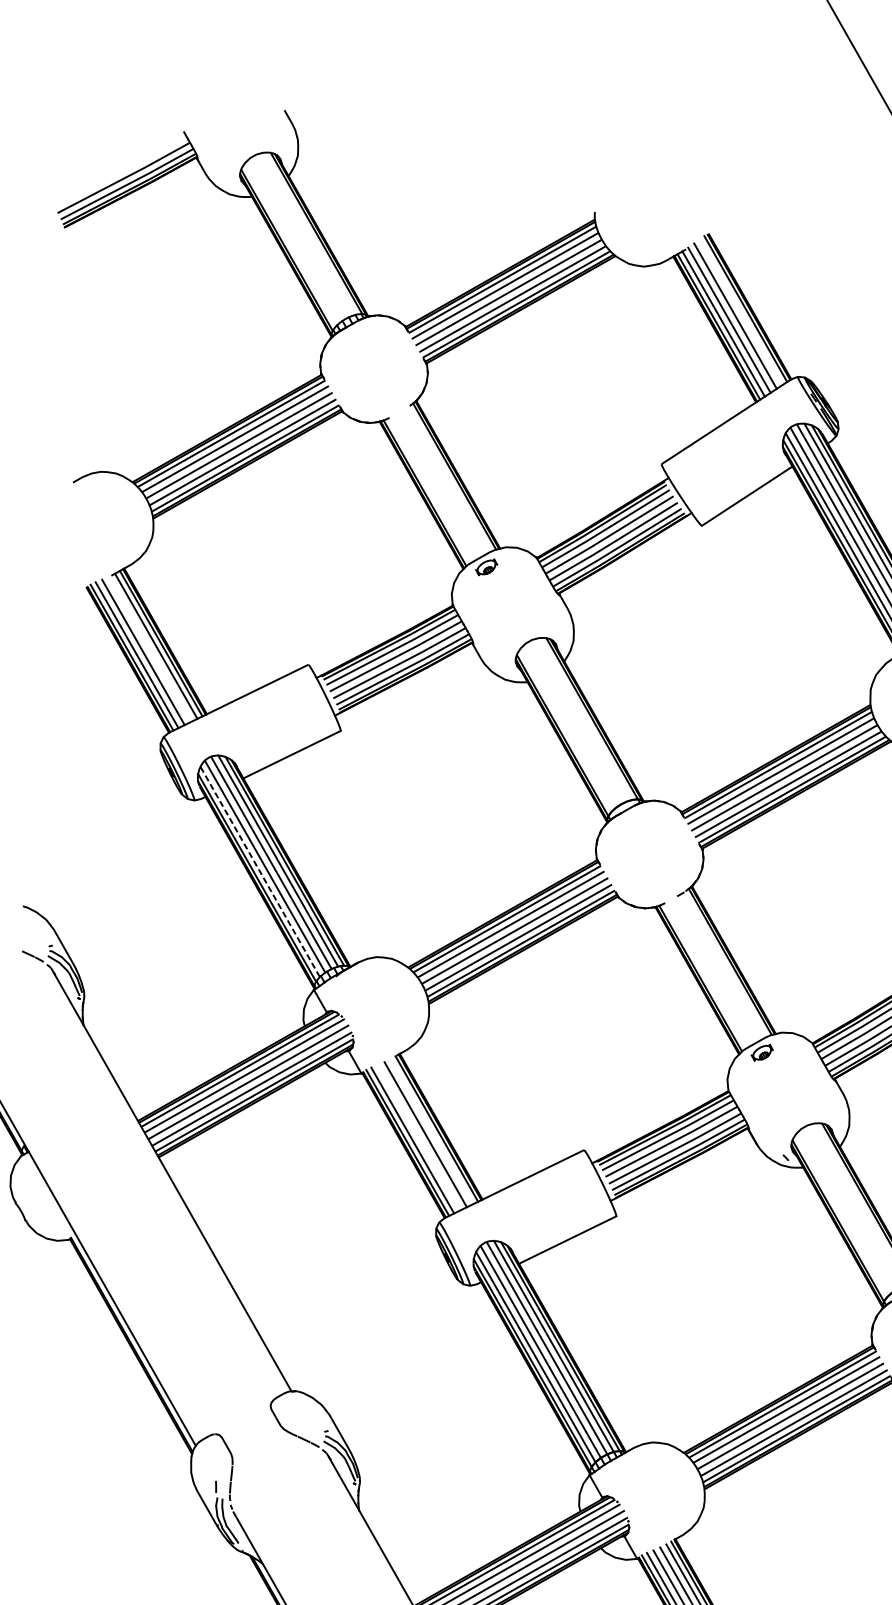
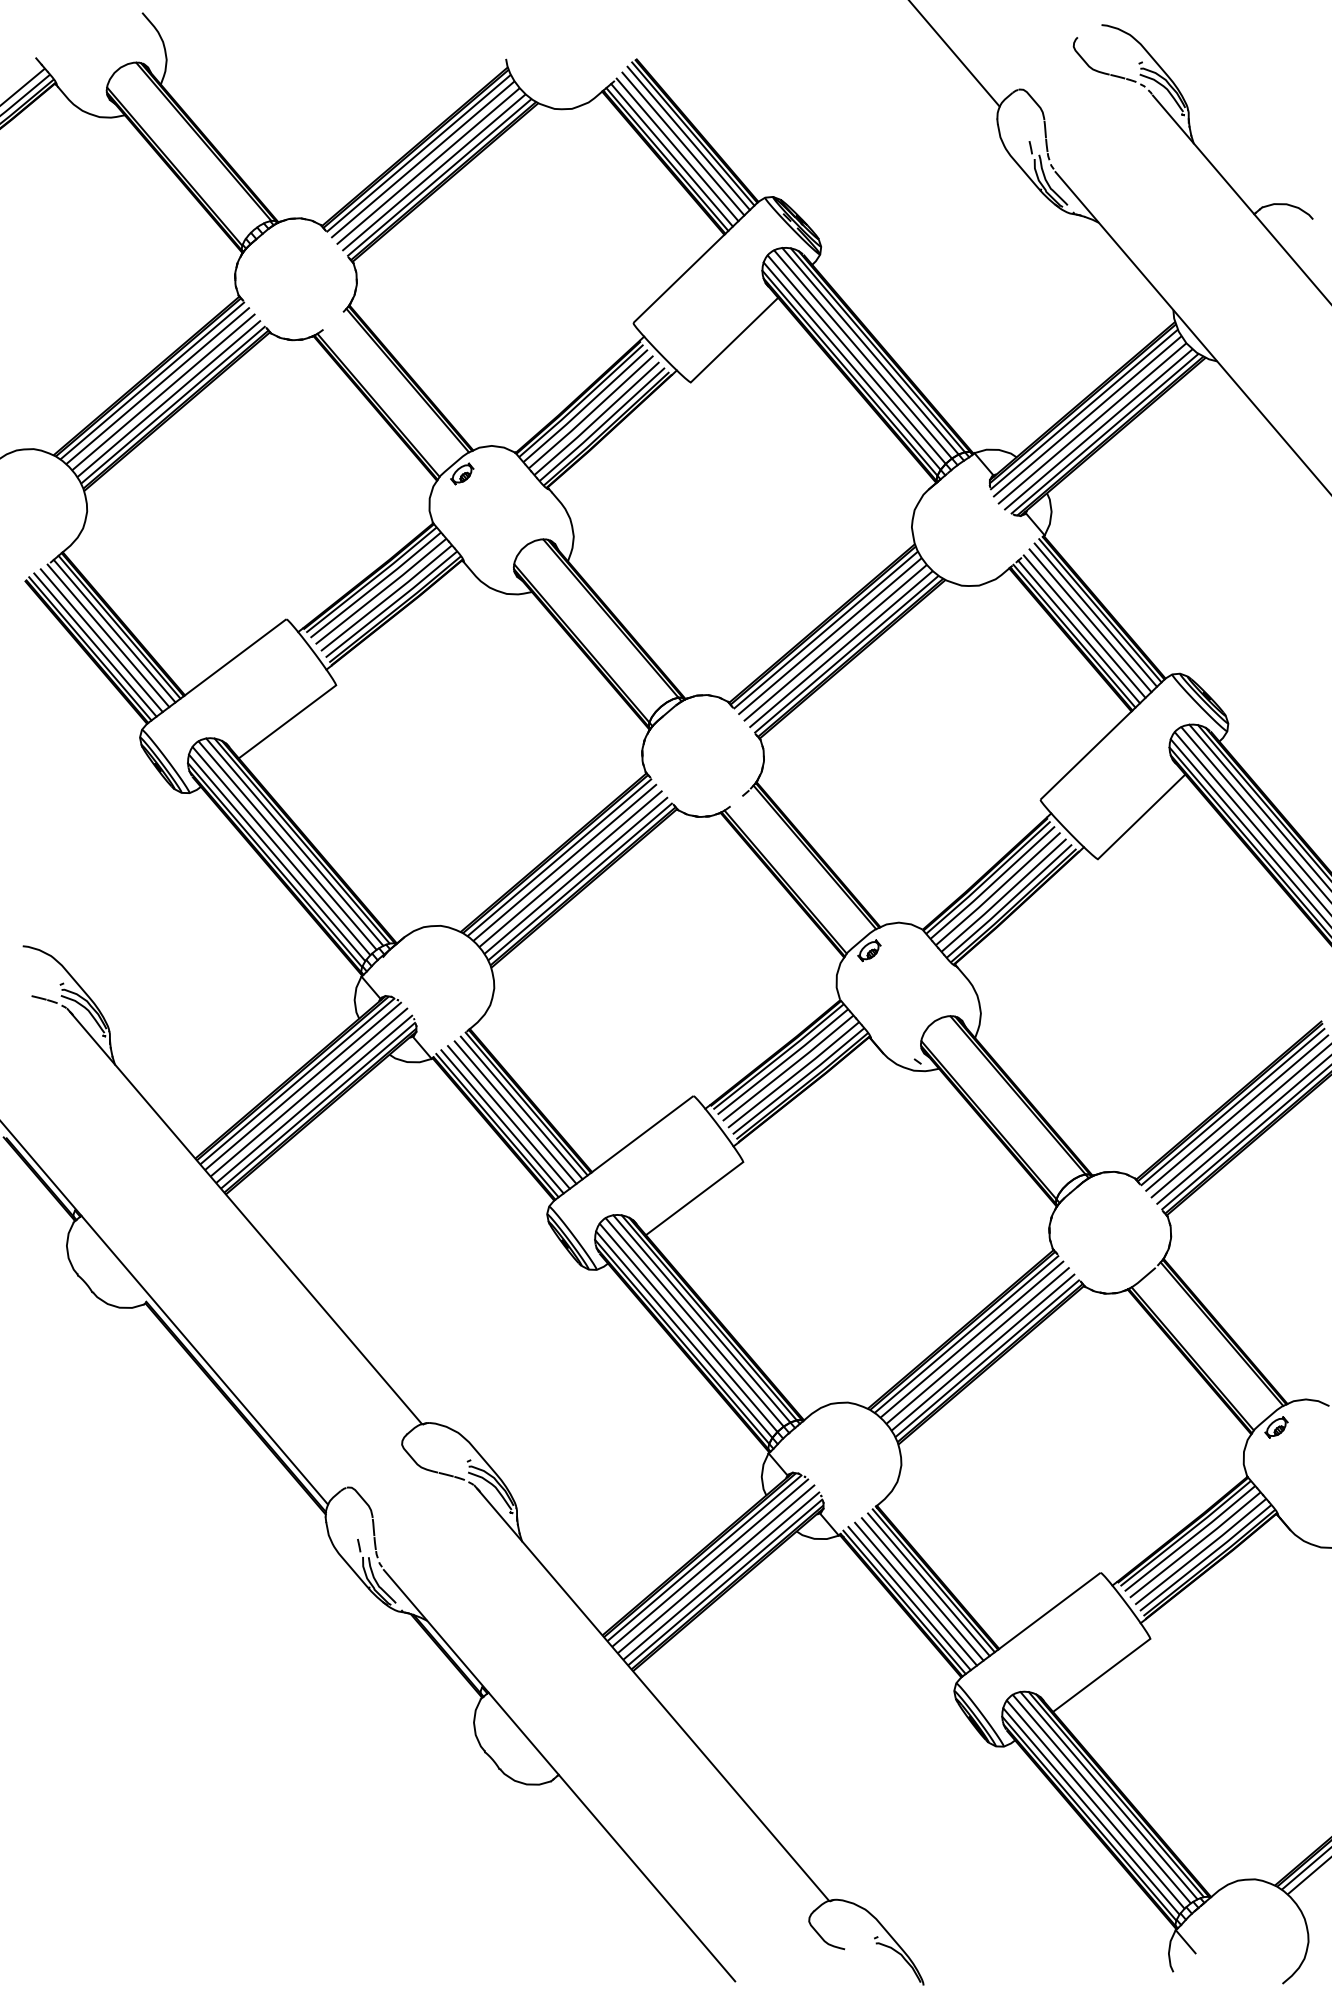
line: (740, 312) -> (688, 138), added
line: (150, 649) -> (108, 635), added
line: (260, 871) -> (277, 857), dashed -> solid
line: (431, 1131) -> (521, 1107), added
line: (418, 1137) -> (508, 1117), added

